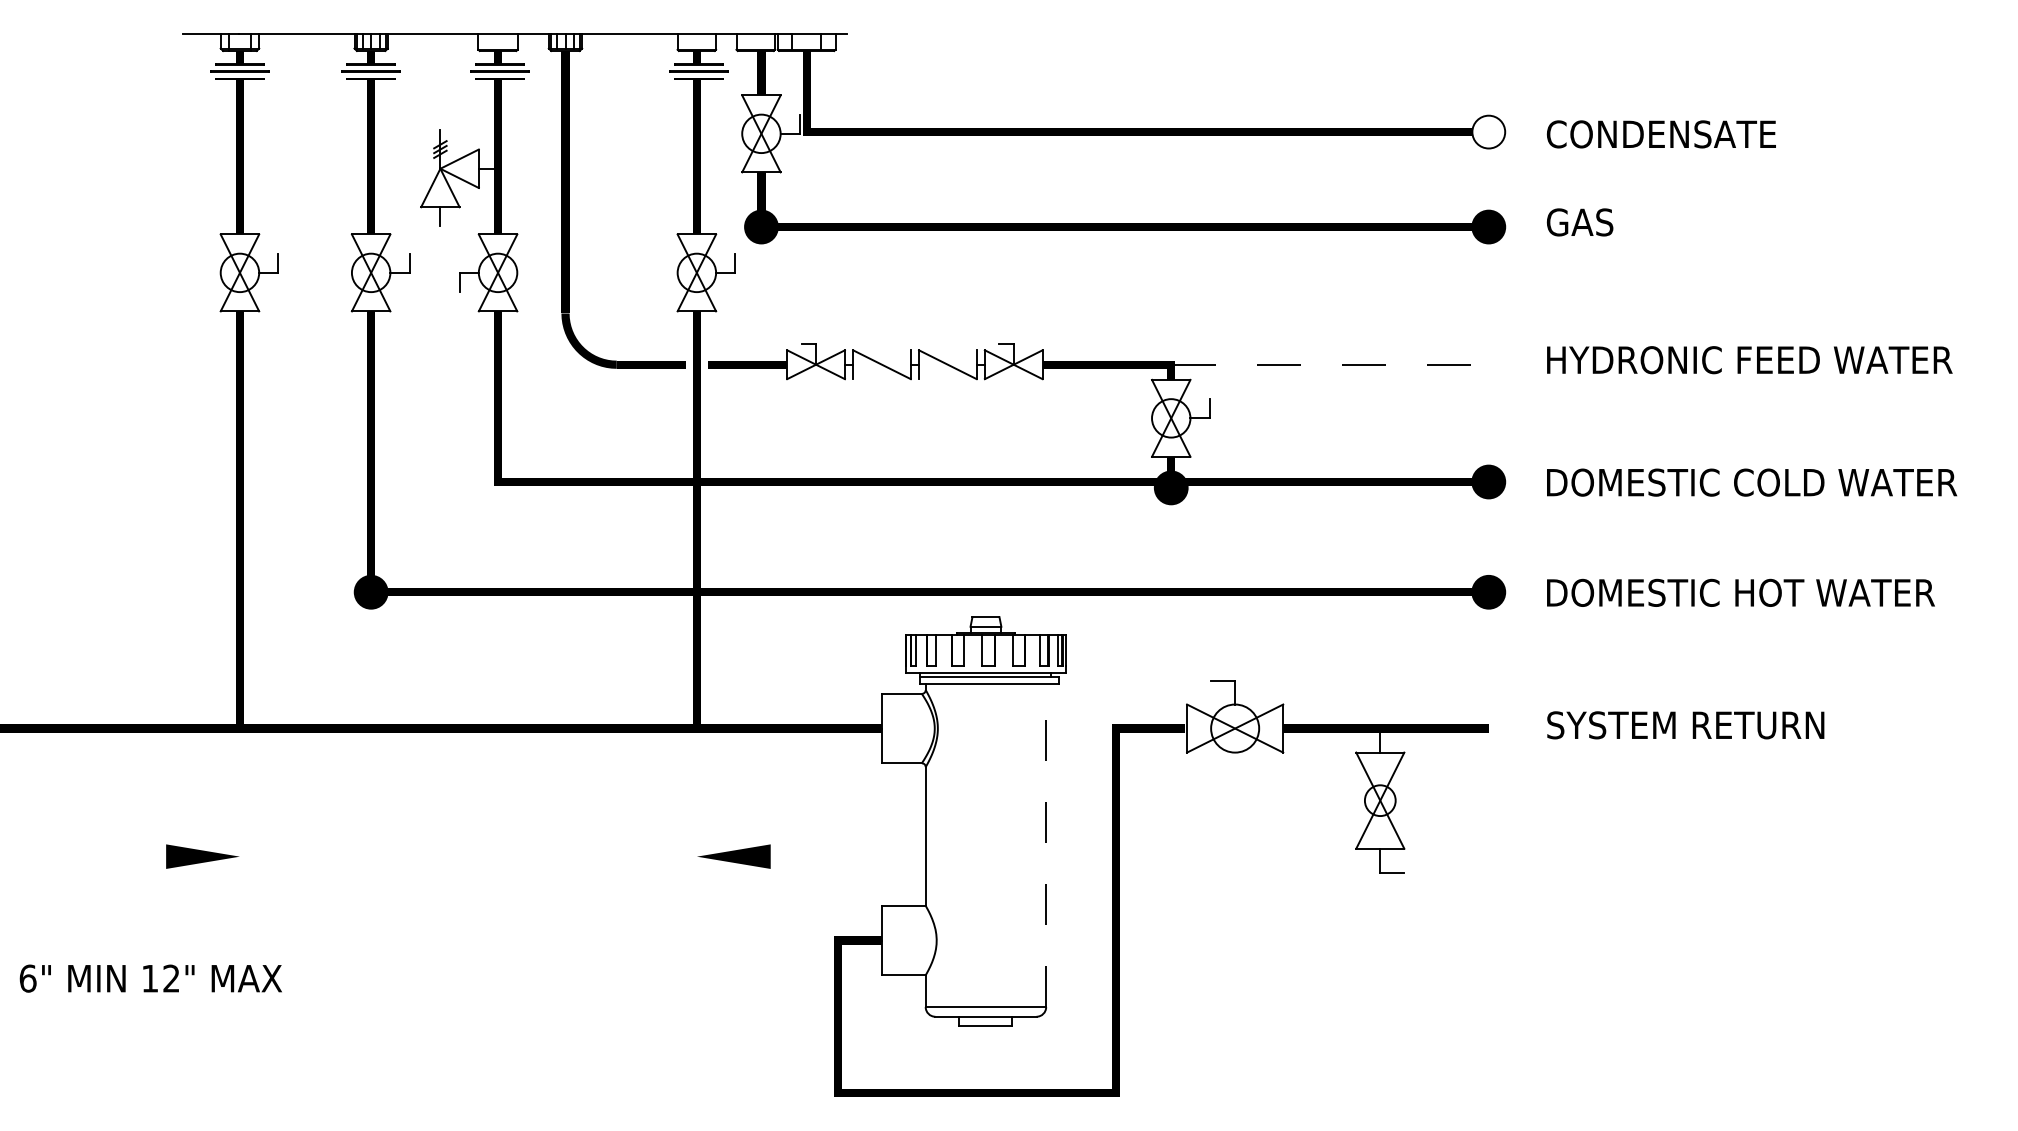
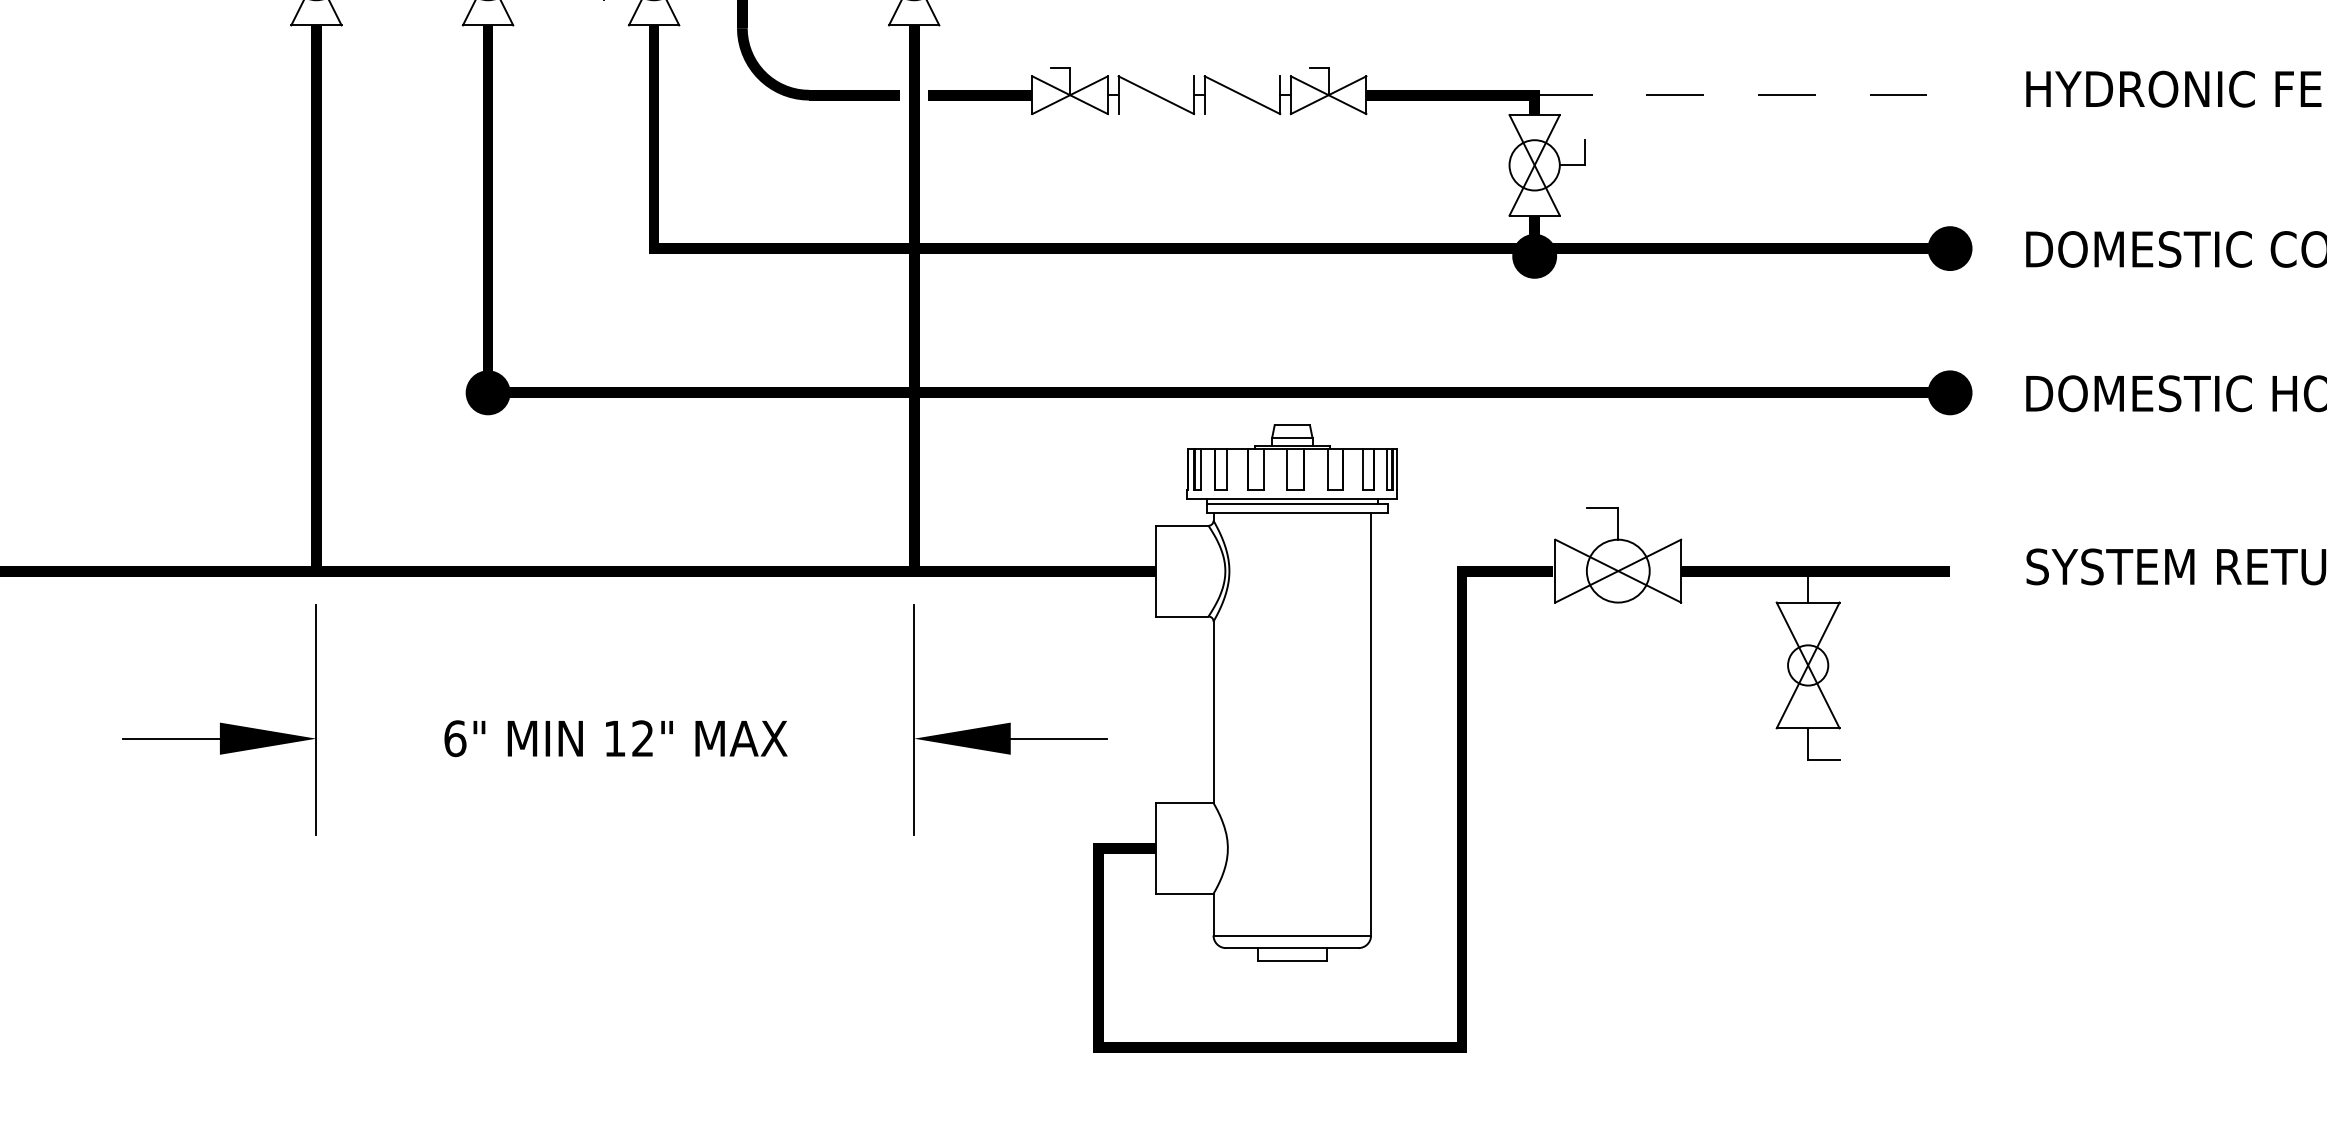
line: (239, 842) -> (315, 720), added
line: (696, 842) -> (913, 720), added
line: (1046, 845) -> (1371, 724), dashed -> solid
line: (129, 856) -> (171, 738), added
line: (807, 856) -> (1058, 738), added
text: (150, 978) -> (615, 738), moved

